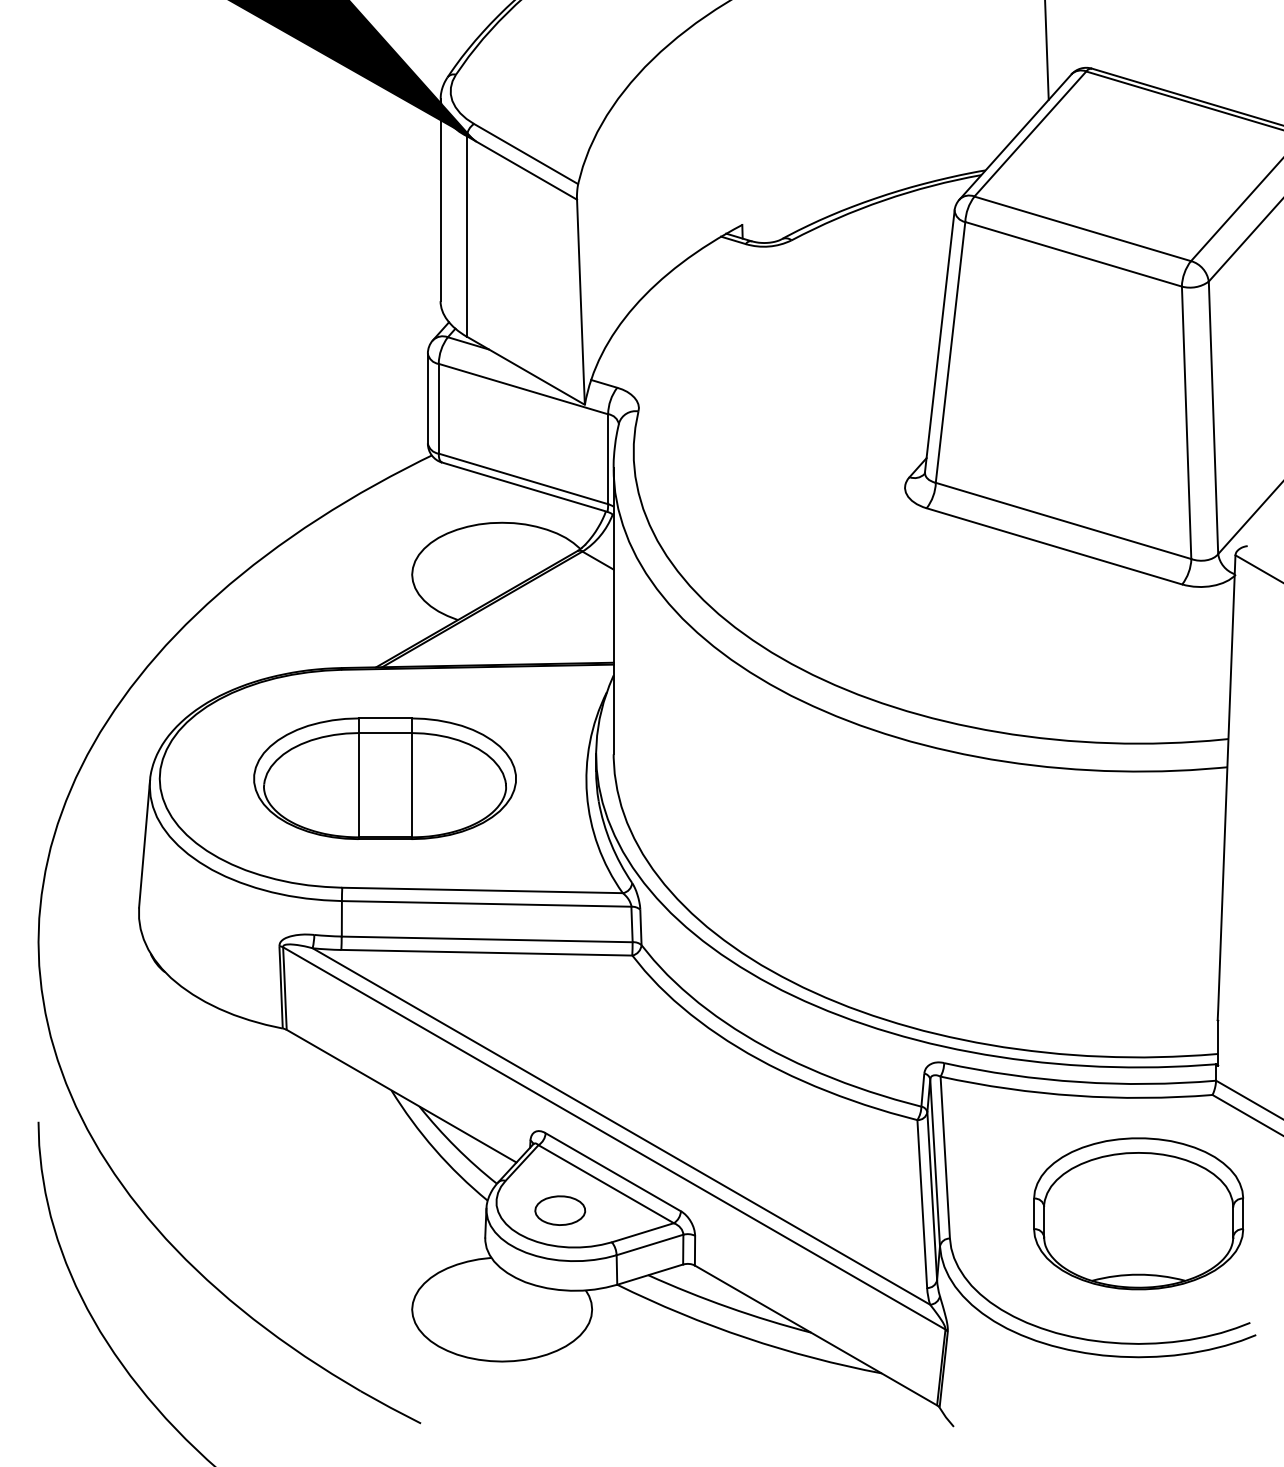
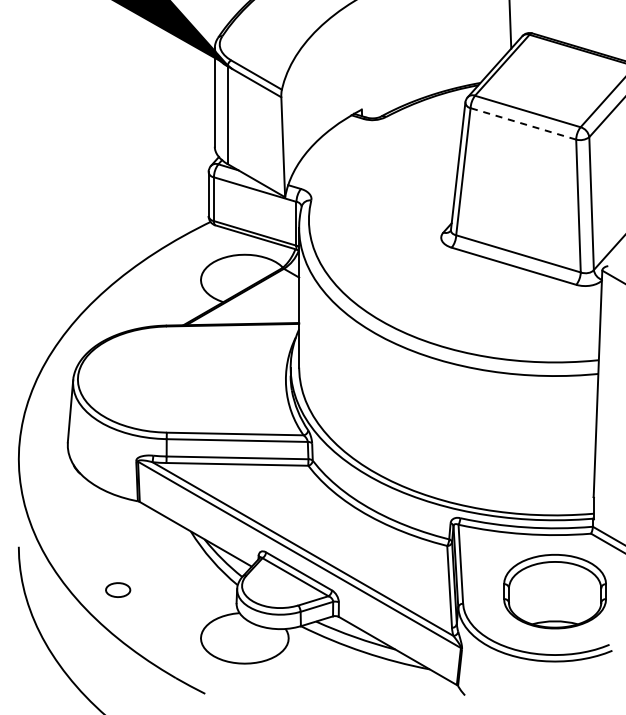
line: (1071, 253) -> (522, 123), solid -> dashed
part: (384, 778) -> (187, 379), removed
part: (560, 1209) -> (118, 589), moved

